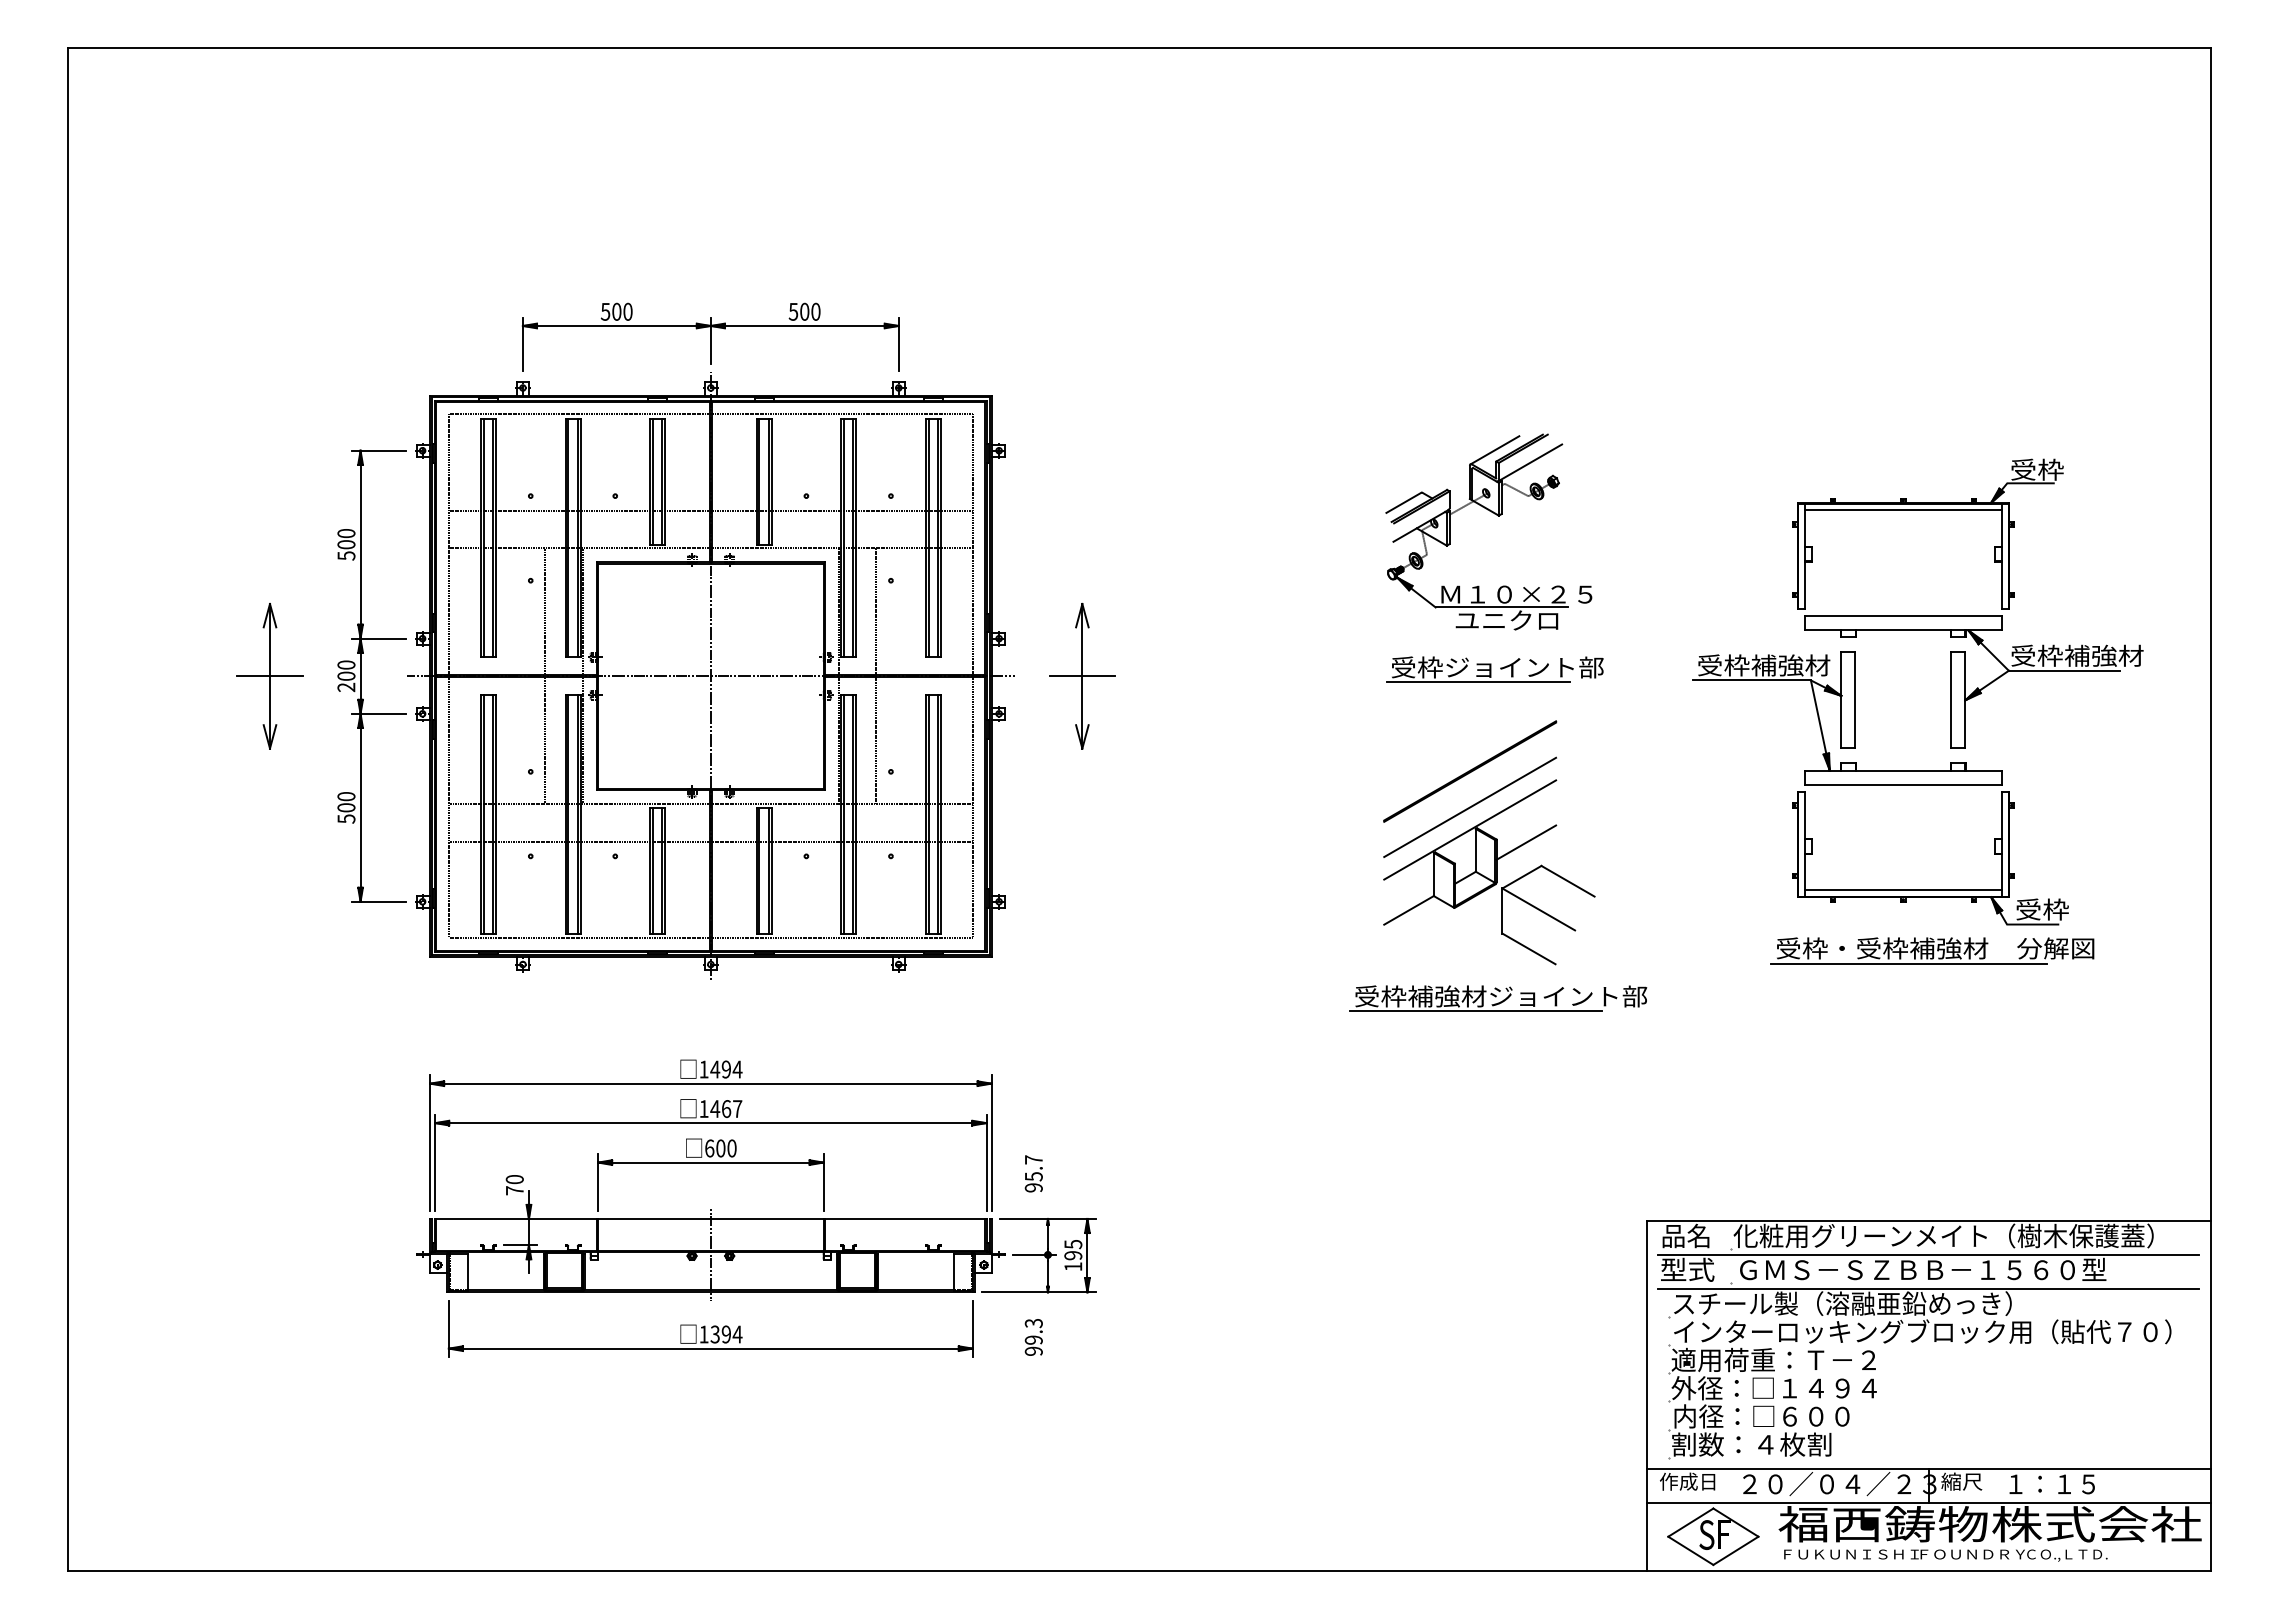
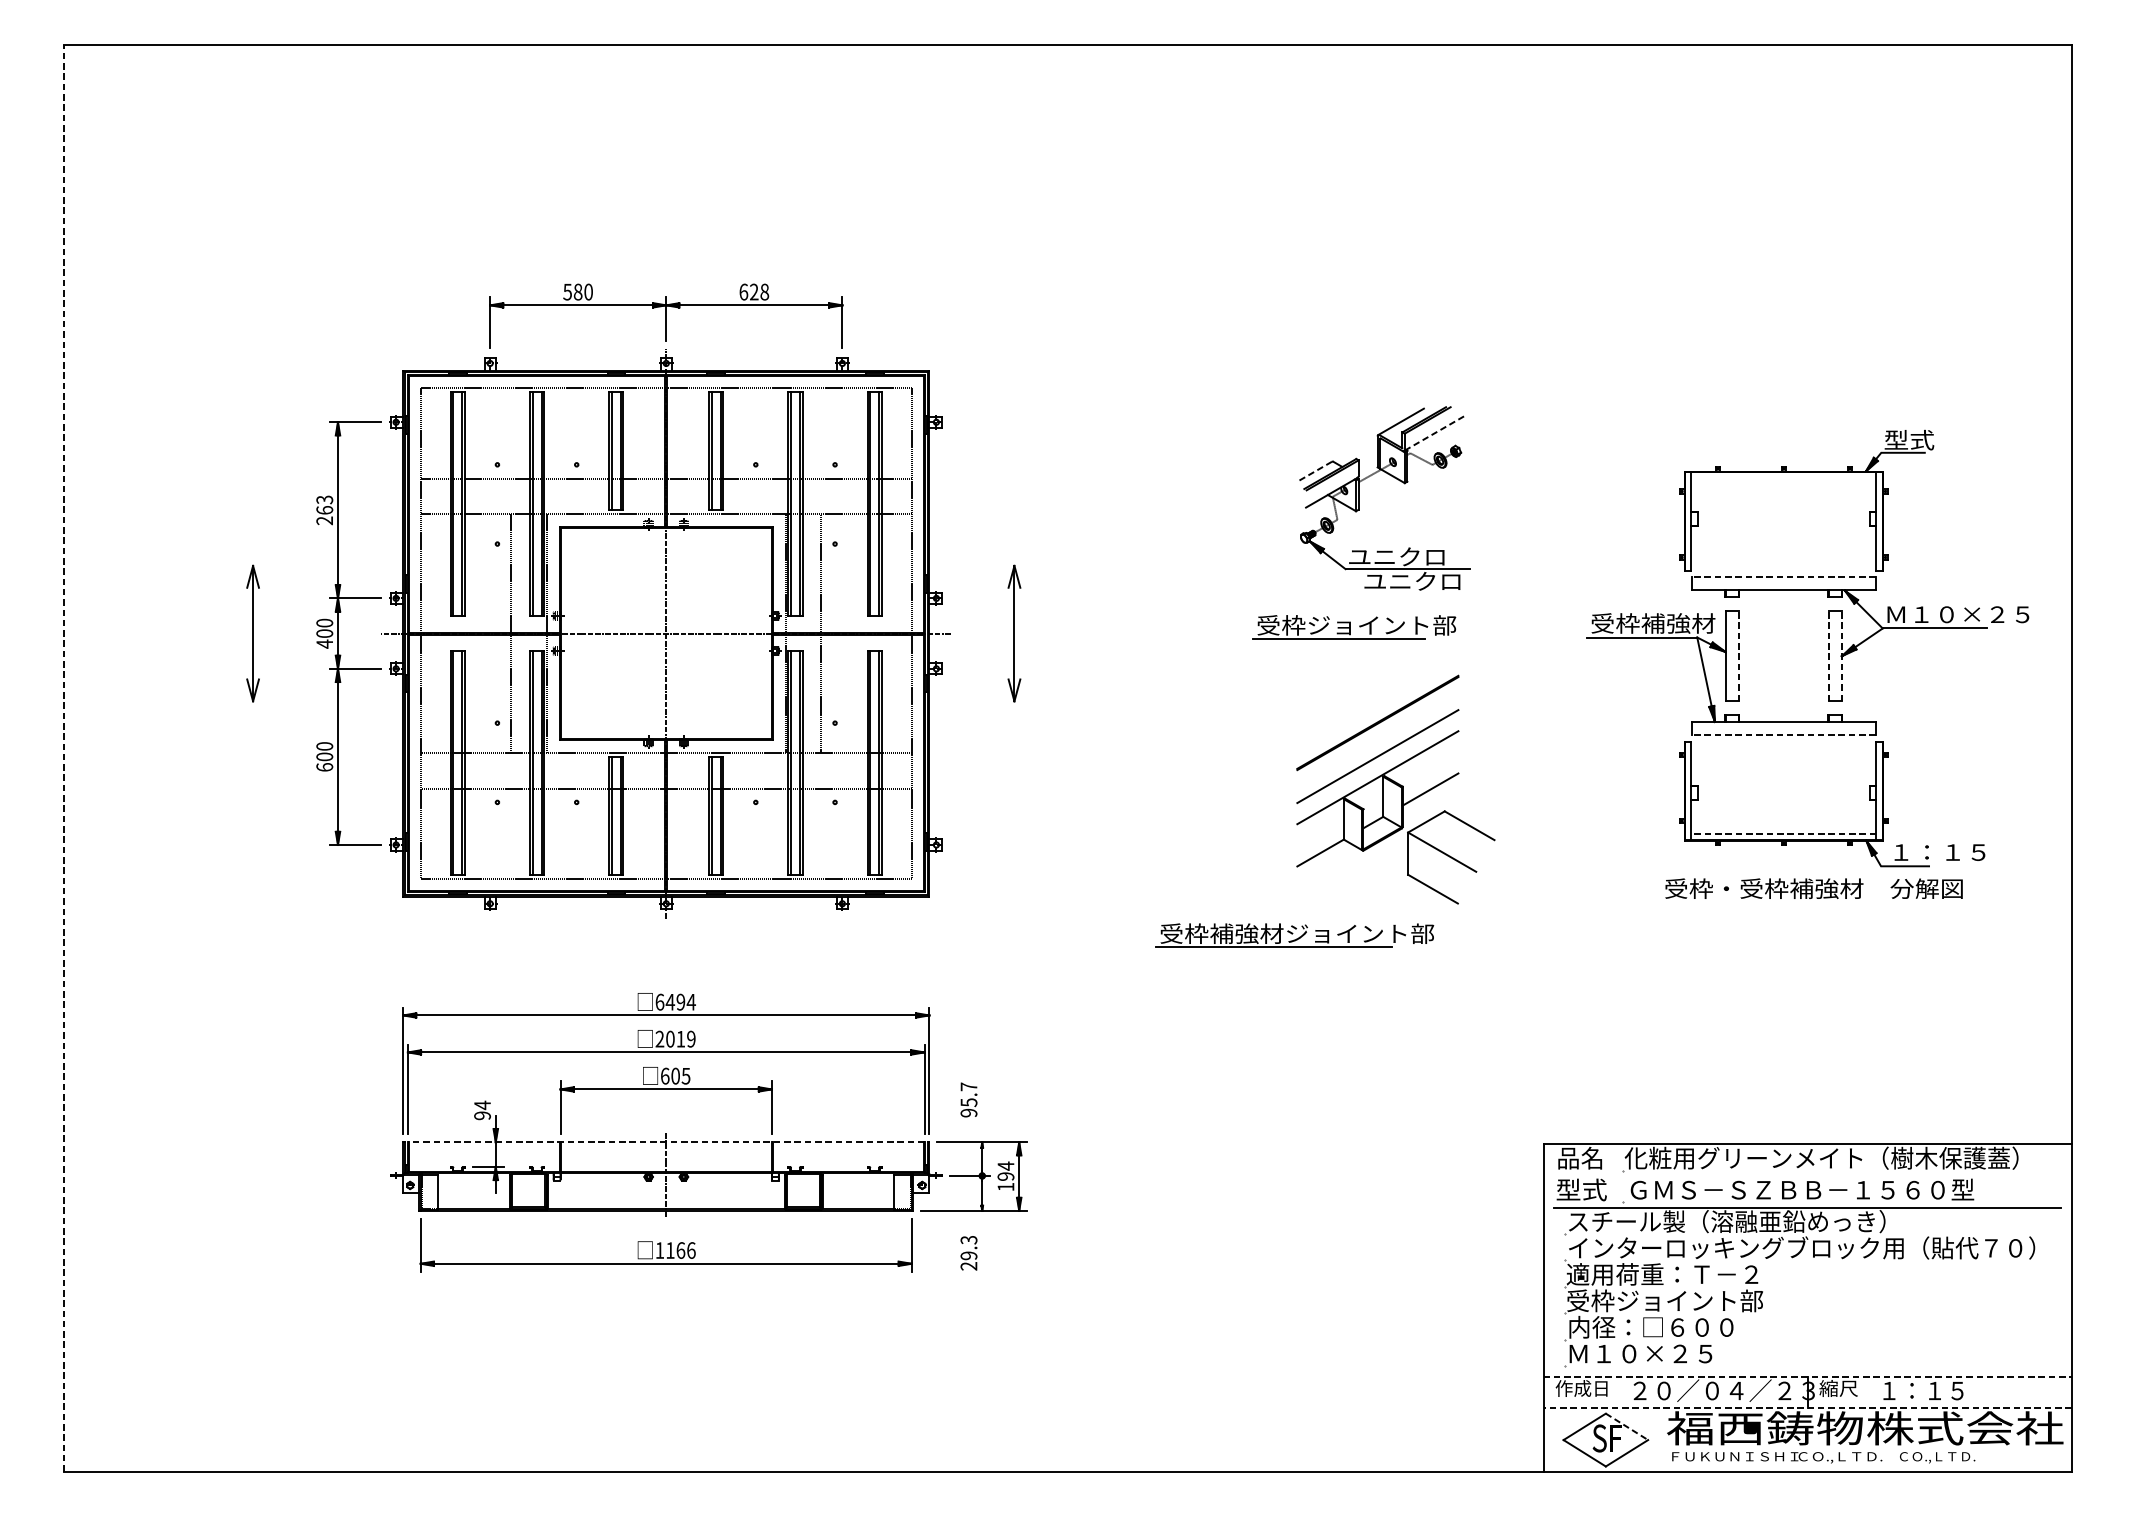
text: (616, 311) -> (577, 291), 500 -> 580
text: (804, 311) -> (754, 291), 500 -> 628
line: (1530, 462) -> (1434, 433), solid -> dashed
text: (2037, 469) -> (1909, 439), 受枠 -> 型式
line: (1403, 503) -> (1315, 471), solid -> dashed
line: (1902, 510) -> (1783, 478), removed
text: (346, 544) -> (324, 510), 500 -> 263
text: (1515, 594) -> (1420, 557), Ｍ１０×２５ -> ユニクロ
line: (1902, 616) -> (1783, 577), solid -> dashed
text: (2088, 655) -> (1957, 614), 受枠補強材 -> Ｍ１０×２５
part: (1494, 669) -> (1353, 627), moved
line: (269, 676) -> (252, 633), removed
line: (1082, 676) -> (1014, 633), removed
text: (346, 687) -> (324, 644), 200 -> 400
line: (1855, 700) -> (1739, 656), solid -> dashed
line: (1951, 700) -> (1829, 656), solid -> dashed
line: (1965, 700) -> (1842, 656), solid -> dashed
line: (1902, 784) -> (1783, 735), solid -> dashed
line: (68, 809) -> (64, 758), solid -> dashed
text: (346, 818) -> (324, 766), 500 -> 600
line: (1903, 890) -> (1784, 834), solid -> dashed
text: (2067, 909) -> (1937, 852), 受枠 -> １：１５
line: (1908, 963) -> (1788, 902), removed
part: (1498, 998) -> (1294, 935), moved
text: (703, 1069) -> (659, 1002), 1494 -> 6494
text: (720, 1109) -> (675, 1039), 1467 -> 2019
text: (731, 1148) -> (685, 1076), 600 -> 605
text: (514, 1184) -> (482, 1109), 70 -> 94
line: (710, 1218) -> (665, 1141), solid -> dashed
text: (1073, 1244) -> (1006, 1166), 195 -> 194
line: (1928, 1254) -> (1807, 1175), removed
text: (726, 1334) -> (680, 1250), 1394 -> 1166
text: (1033, 1350) -> (968, 1265), 99.3 -> 29.3
text: (1776, 1388) -> (1664, 1301), 外径：□１４９４ -> 受枠ジョイント部
text: (1751, 1444) -> (1641, 1353), 割数：４枚割 -> Ｍ１０×２５
line: (1928, 1469) -> (1807, 1377), solid -> dashed
line: (1928, 1502) -> (1807, 1407), solid -> dashed
line: (1735, 1522) -> (1626, 1426), solid -> dashed
text: (1971, 1555) -> (1847, 1457), ＦＯＵＮＤＲＹ -> ＣＯ.,ＬＴＤ.

